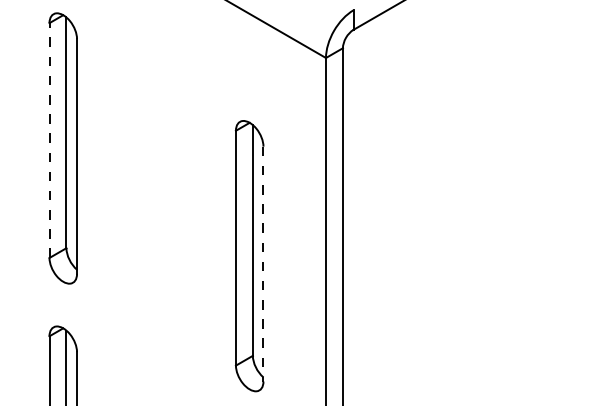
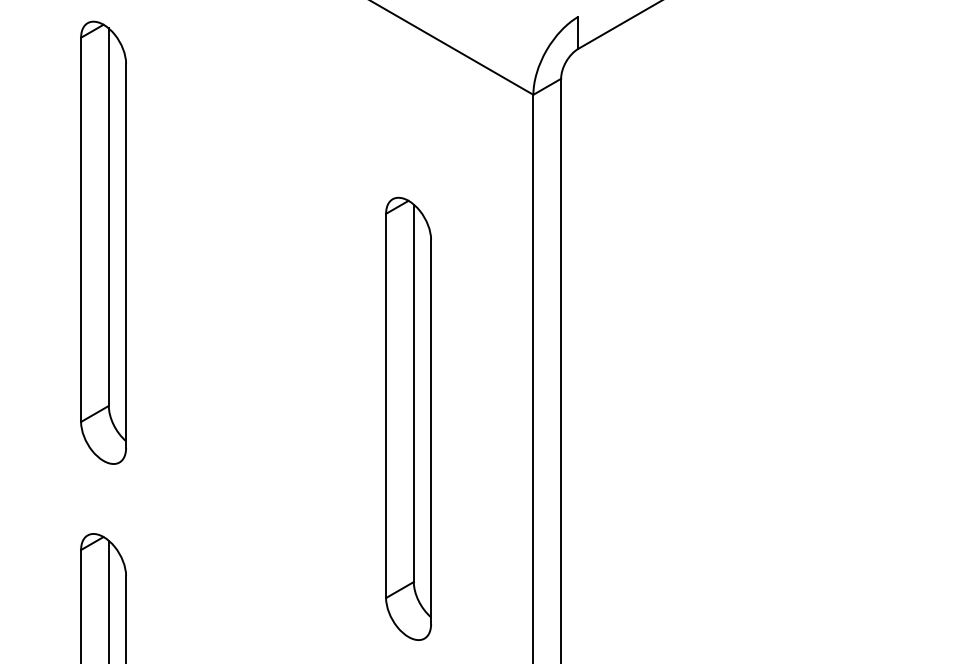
line: (49, 140) -> (81, 229), dashed -> solid
line: (263, 264) -> (431, 432), dashed -> solid

